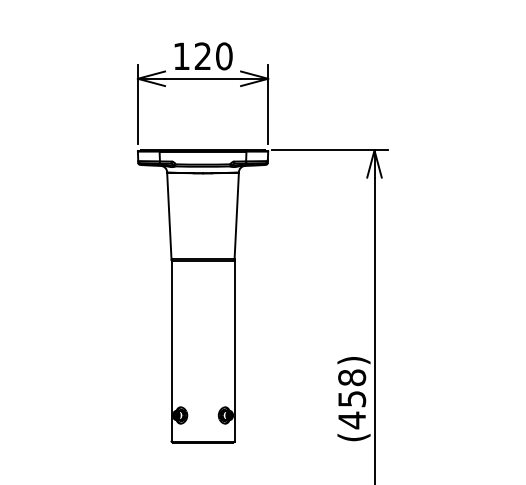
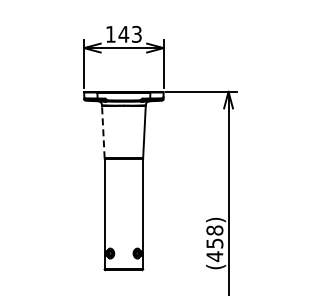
text: (212, 54) -> (129, 33), 120 -> 143
line: (169, 215) -> (103, 131), solid -> dashed

